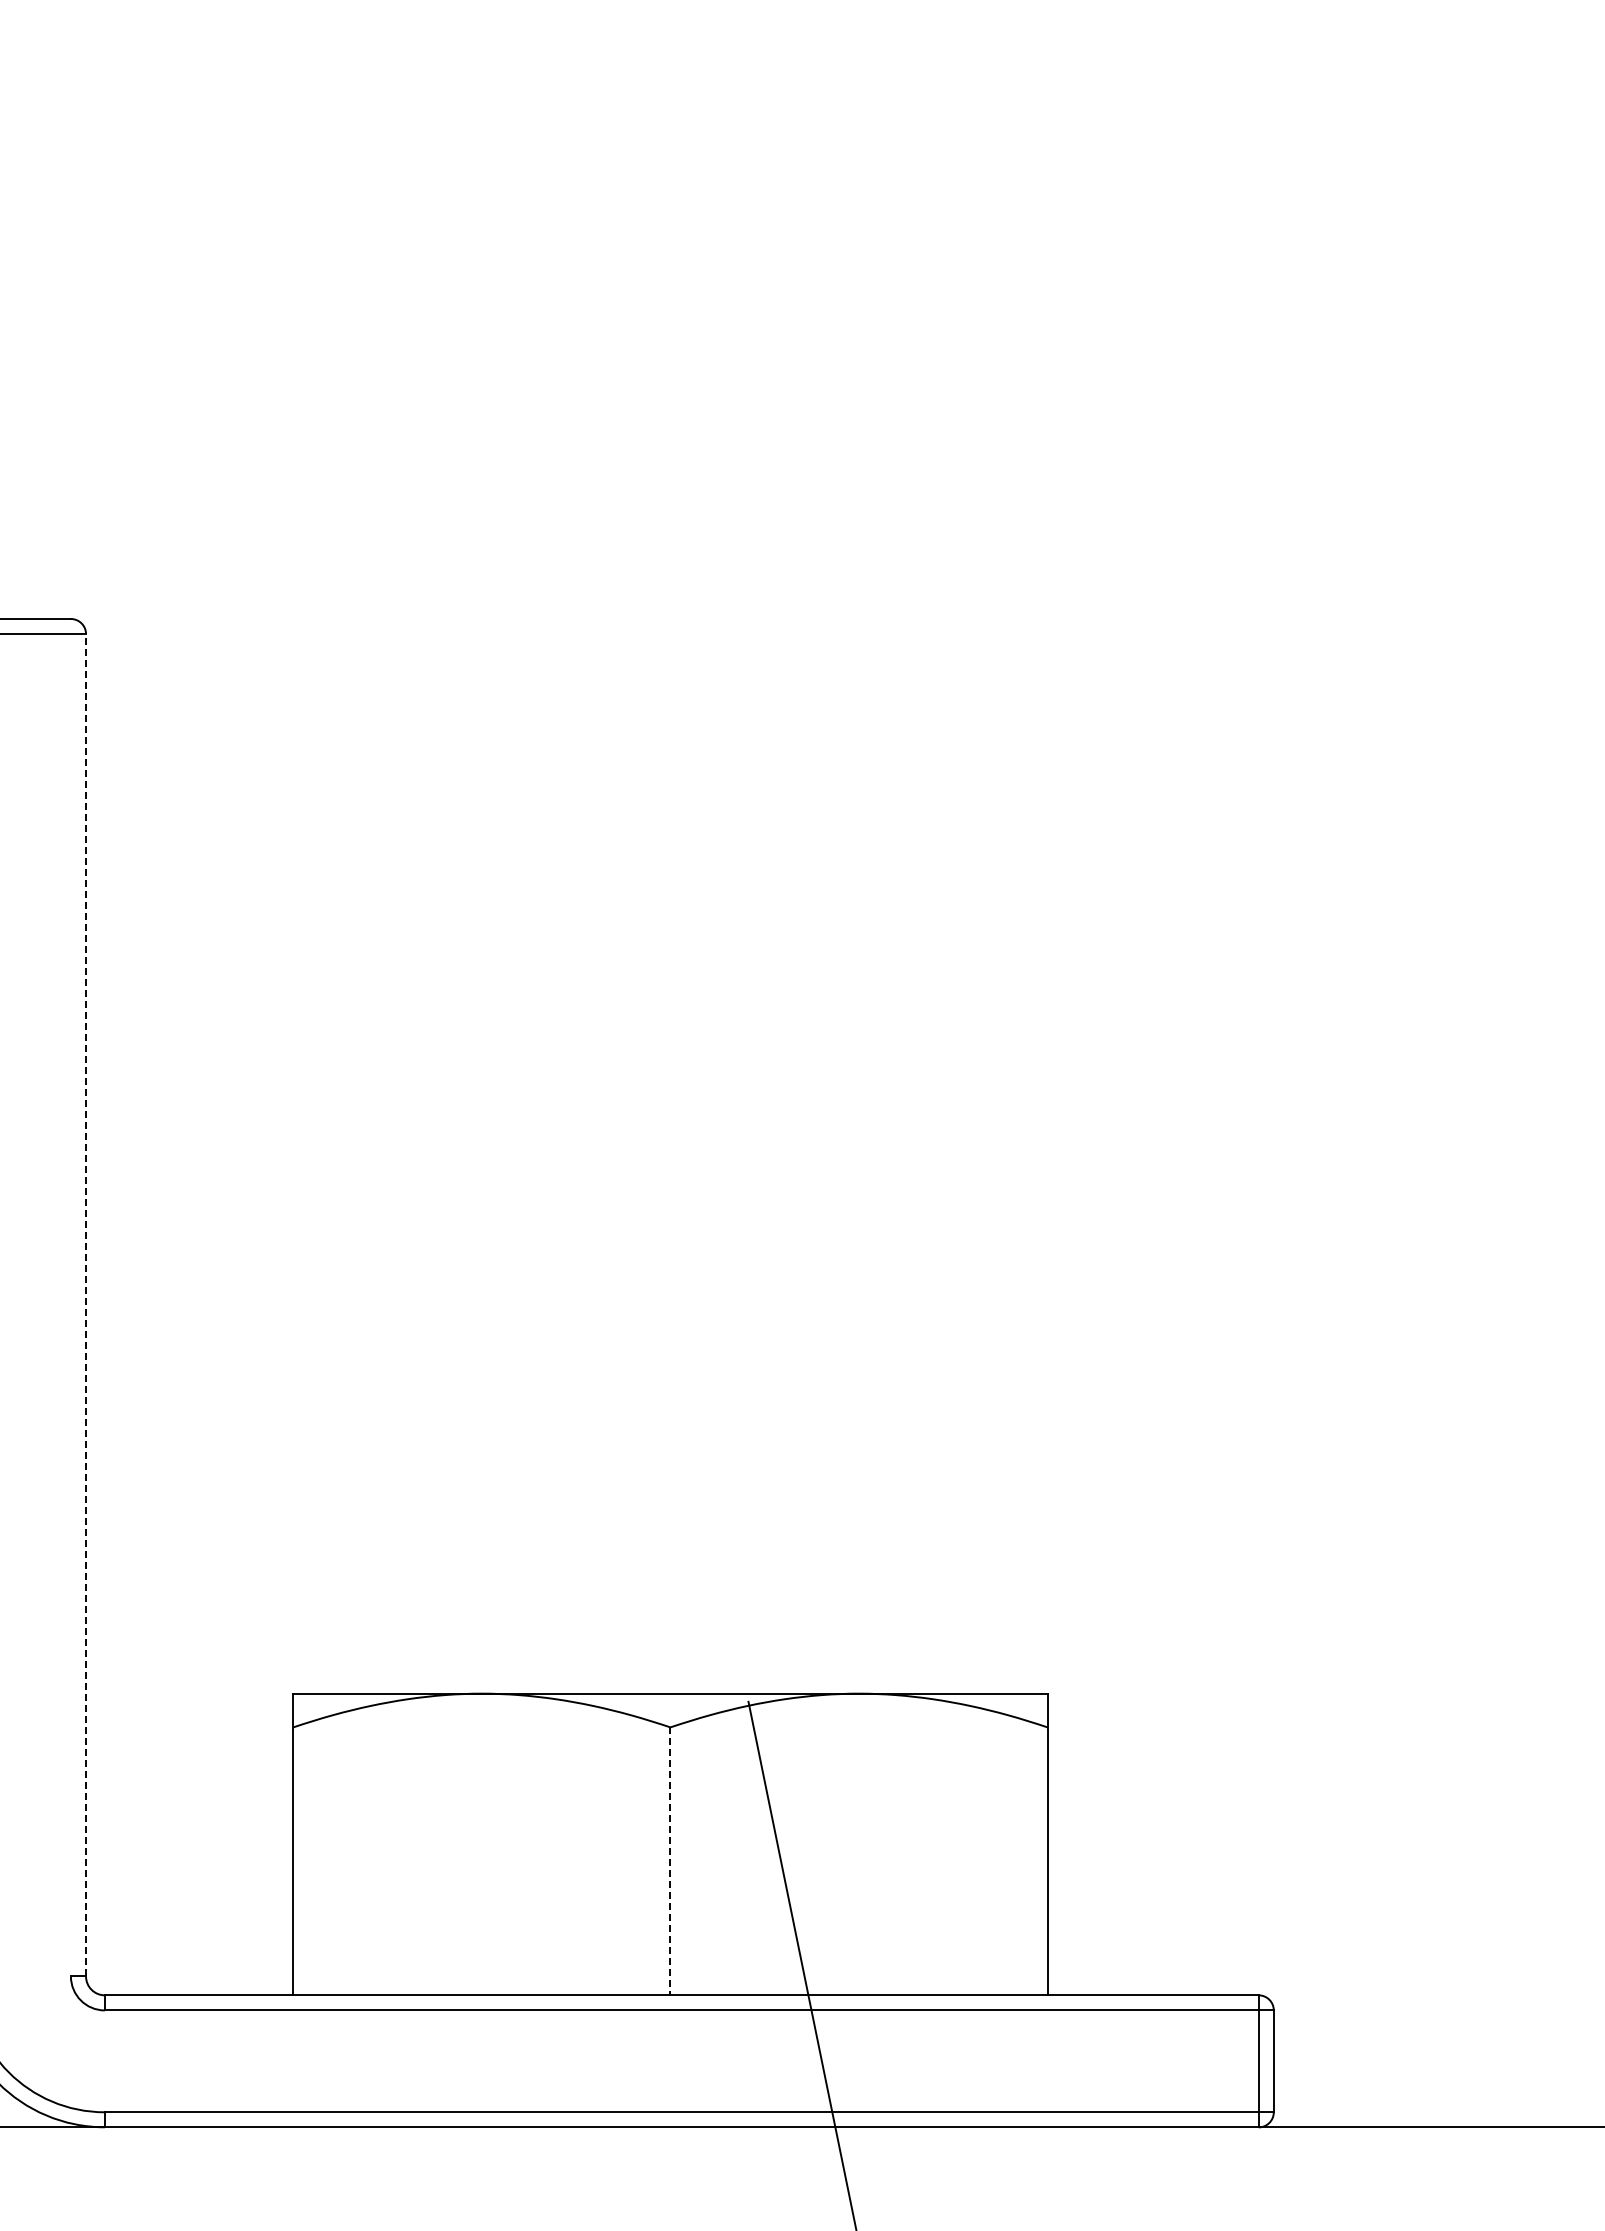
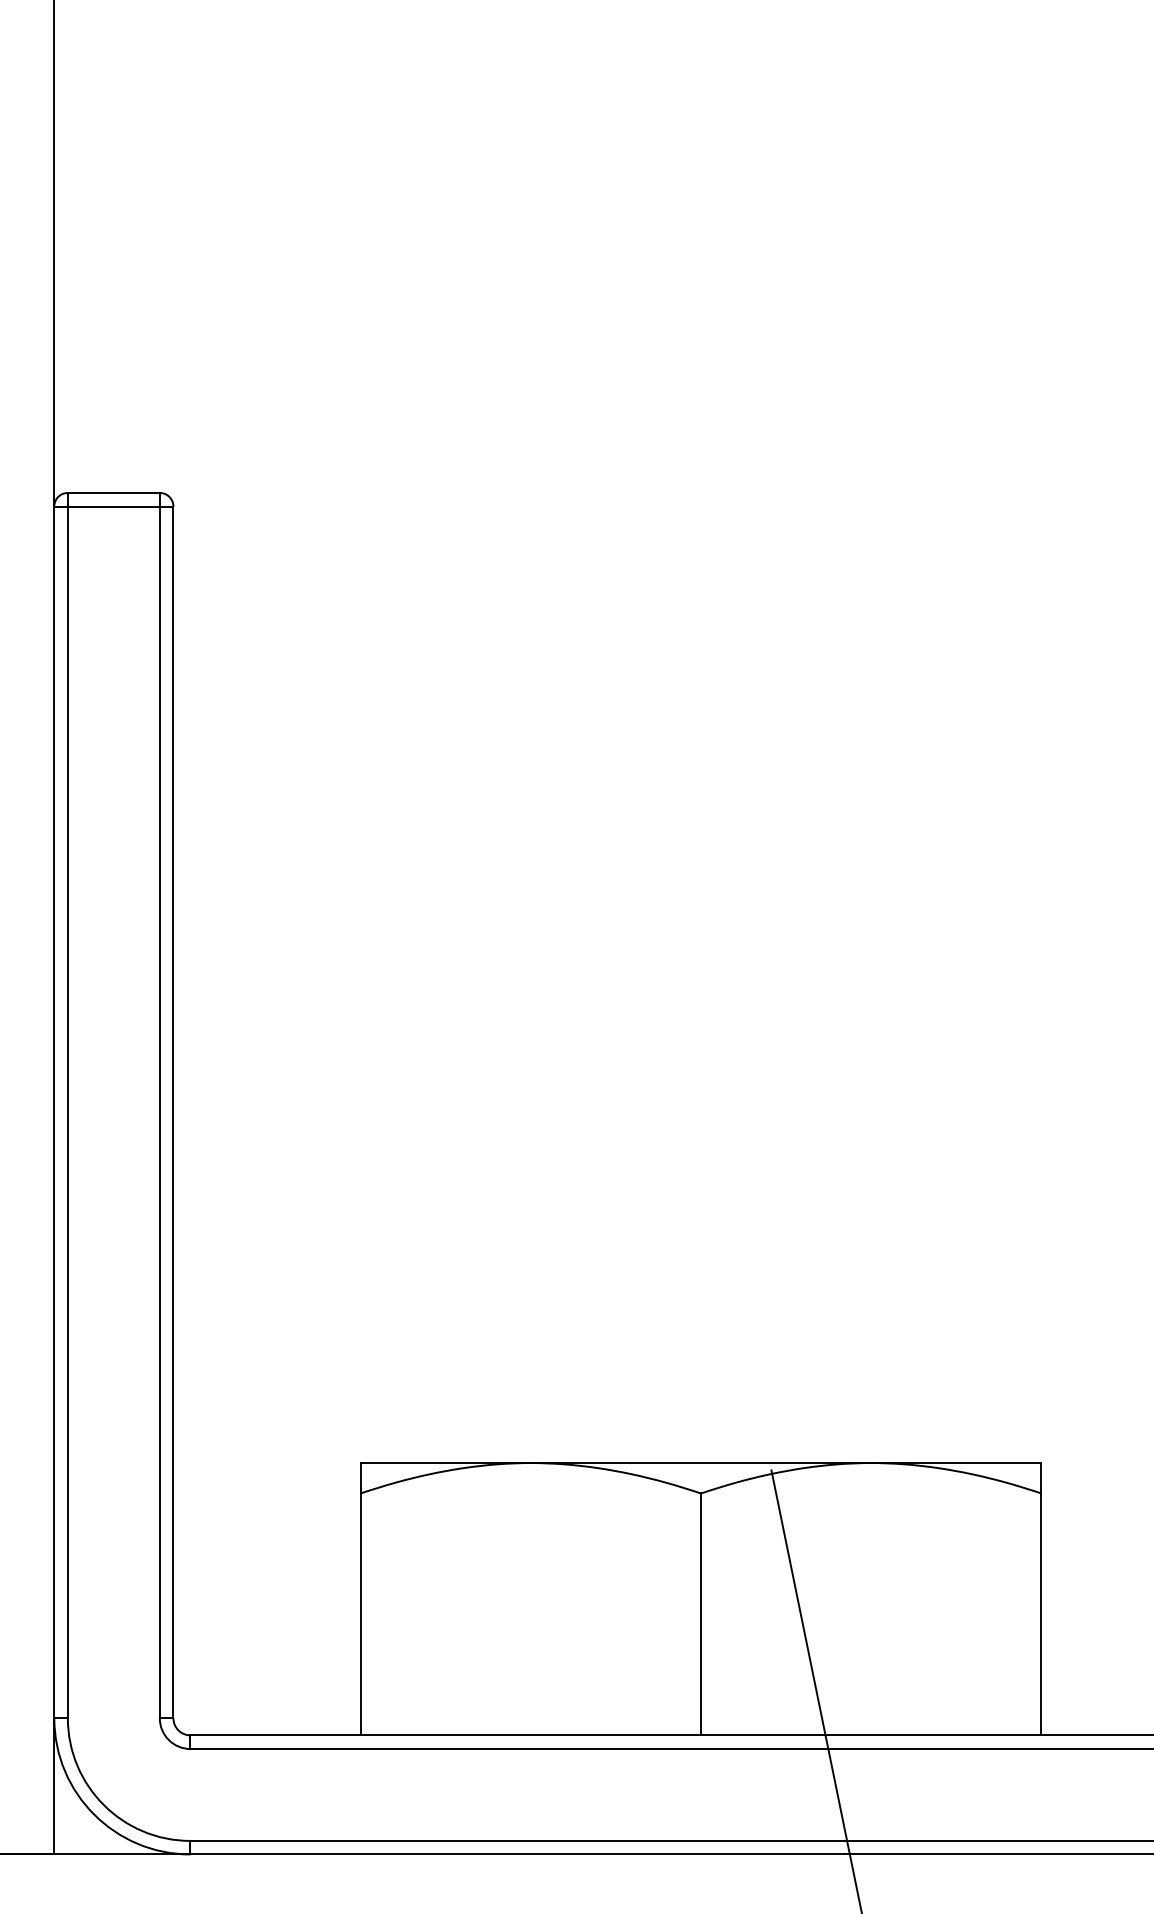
line: (70, 1297) -> (159, 1105), added
line: (85, 1304) -> (172, 1111), dashed -> solid
line: (670, 1861) -> (701, 1614), dashed -> solid

